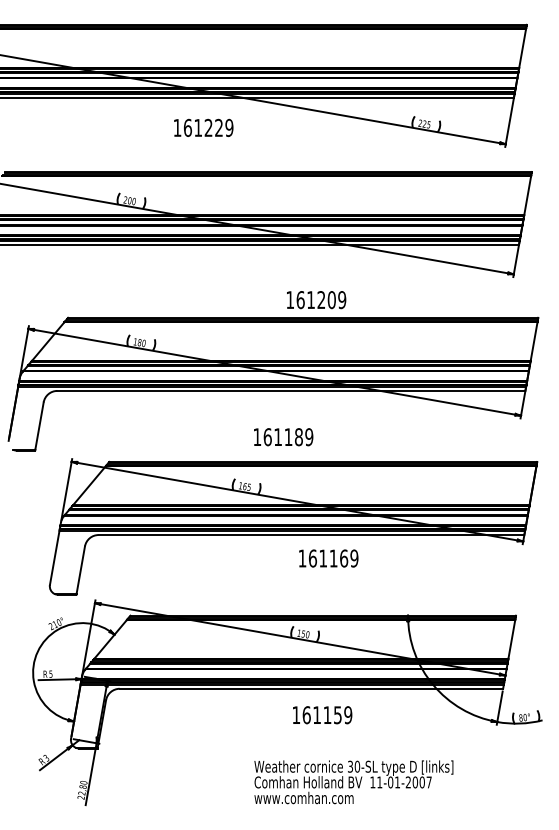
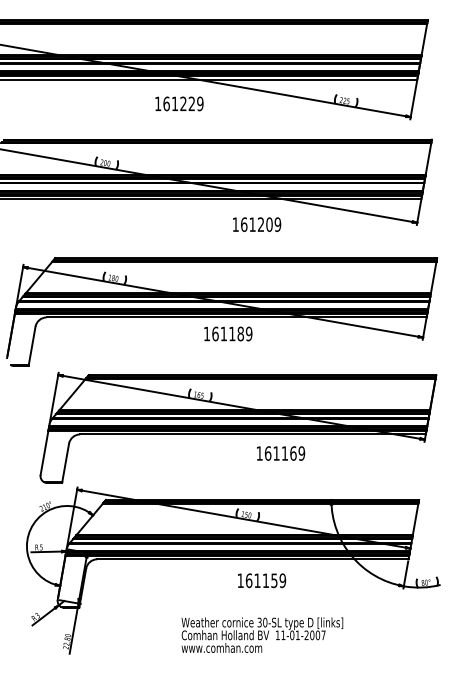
text: (203, 127) -> (179, 103), moved
text: (317, 299) -> (257, 224), moved
text: (283, 436) -> (228, 333), moved
text: (329, 558) -> (281, 453), moved
text: (354, 781) -> (262, 634), moved

